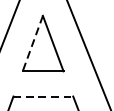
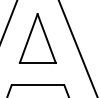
line: (32, 43) -> (28, 38), dashed -> solid
line: (43, 97) -> (38, 85), dashed -> solid

